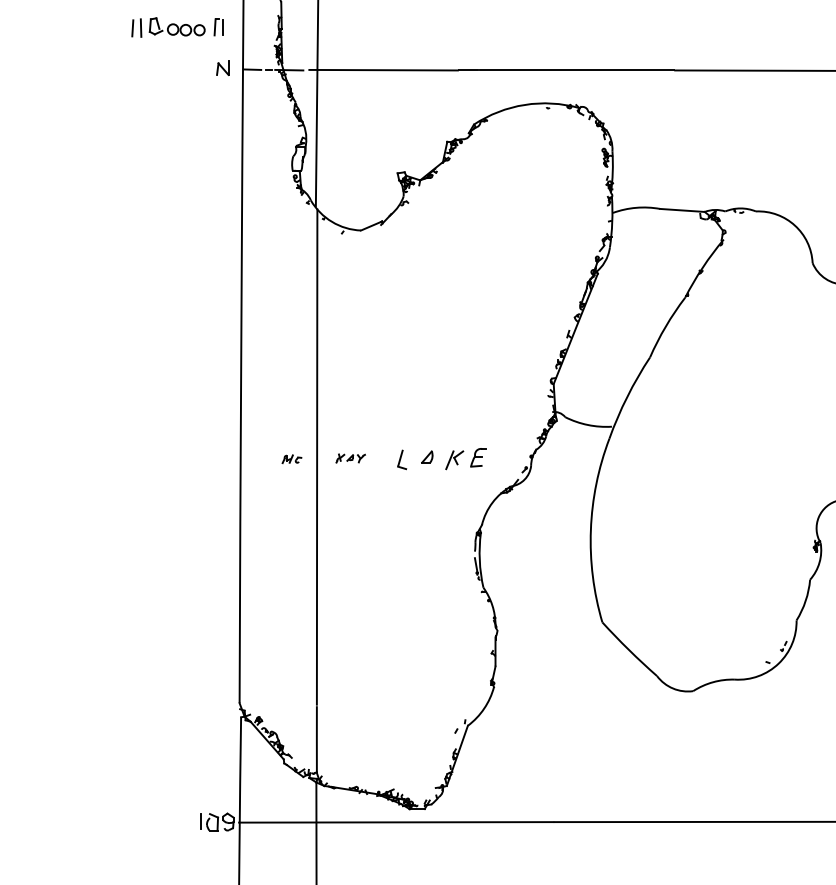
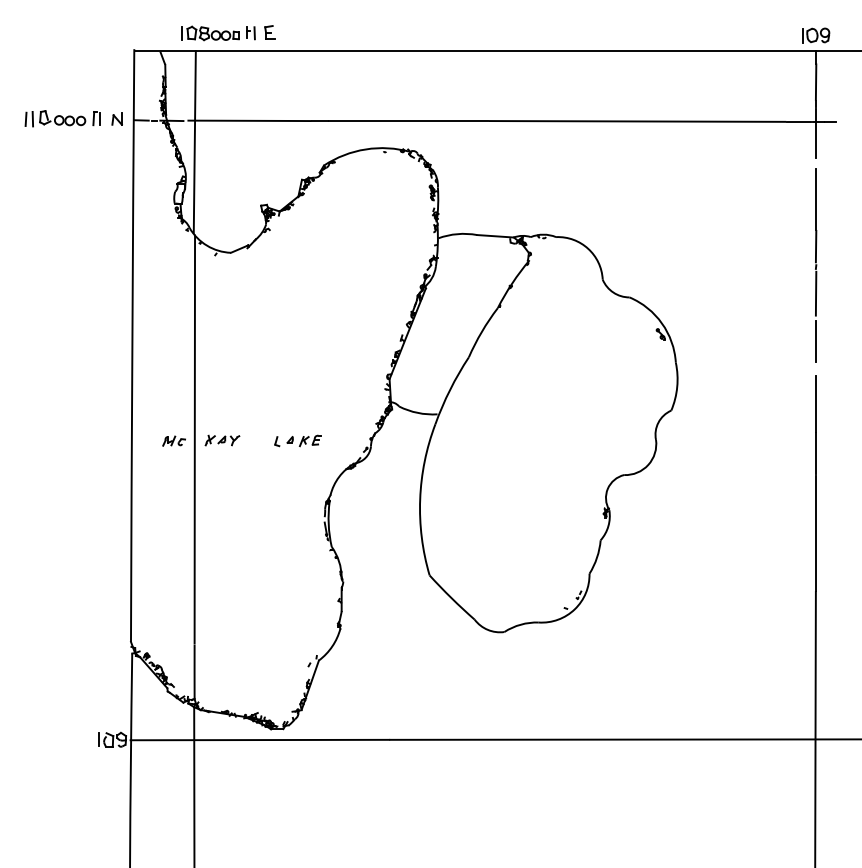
part: (177, 27) -> (62, 118), moved
part: (291, 458) -> (173, 440), size x1.43
part: (350, 458) -> (222, 440), size x1.43
part: (441, 458) -> (297, 440), size x0.62

